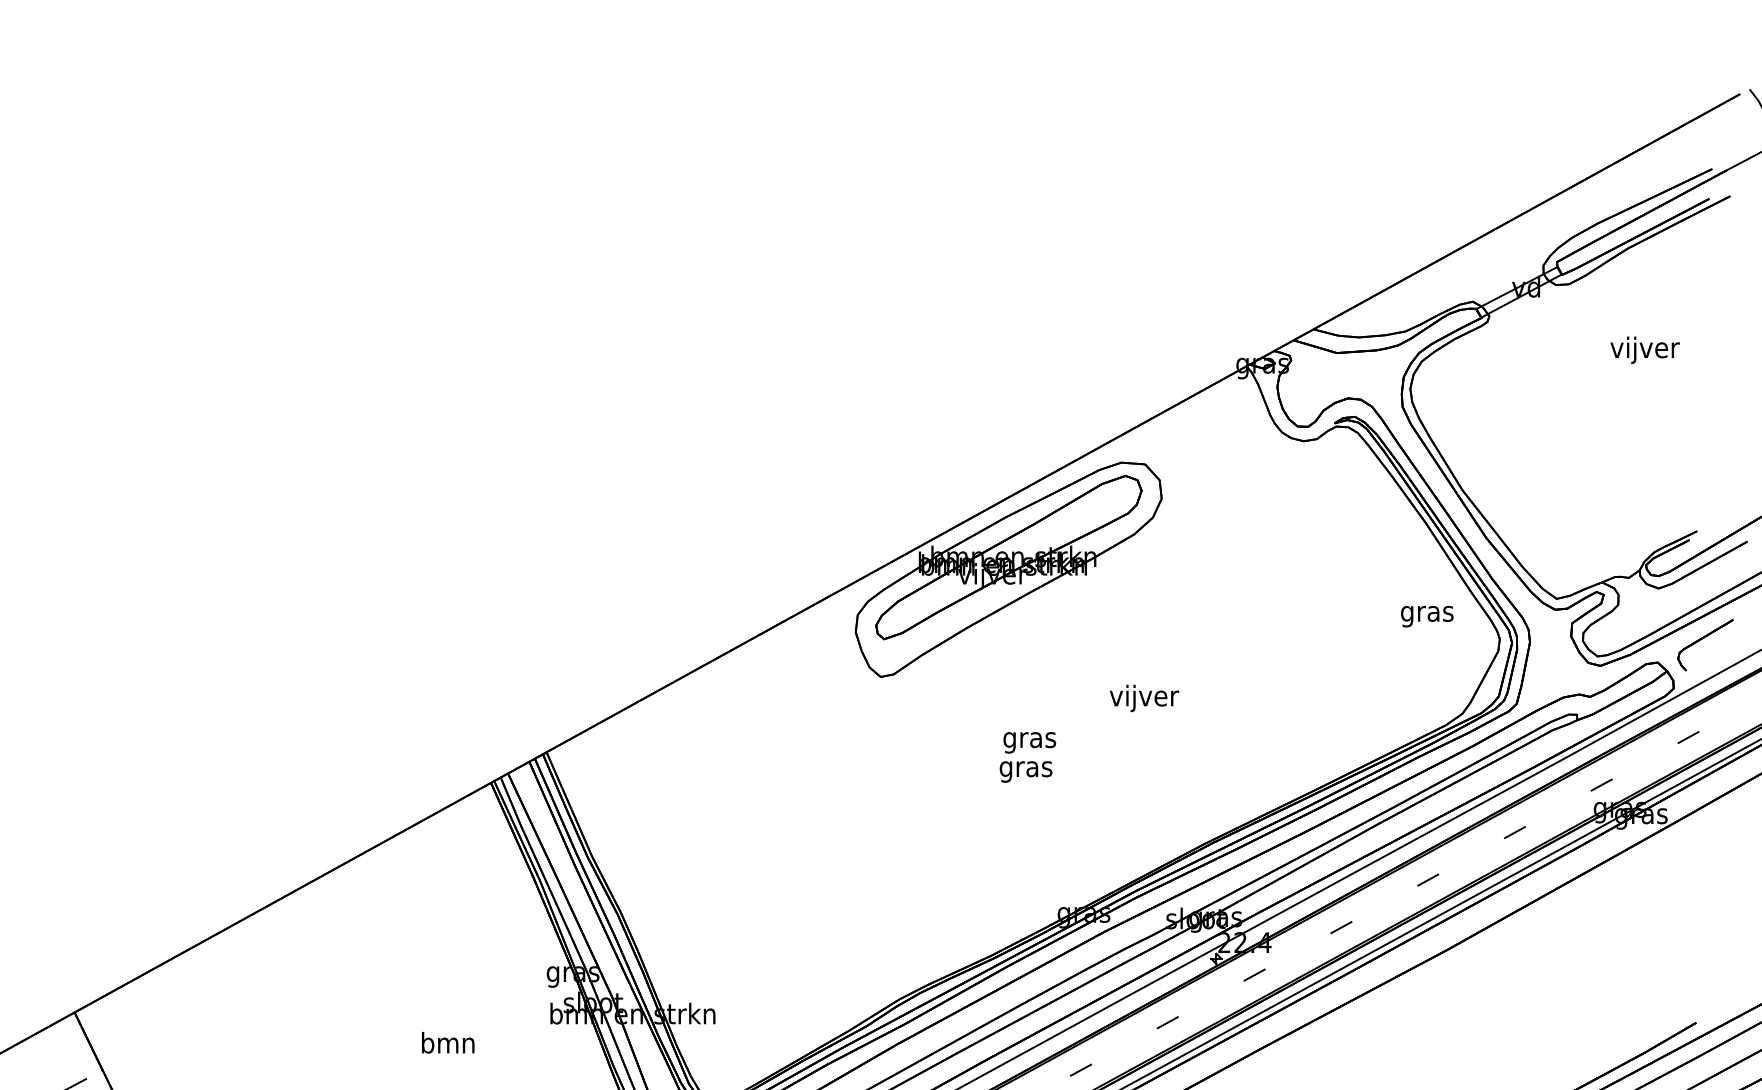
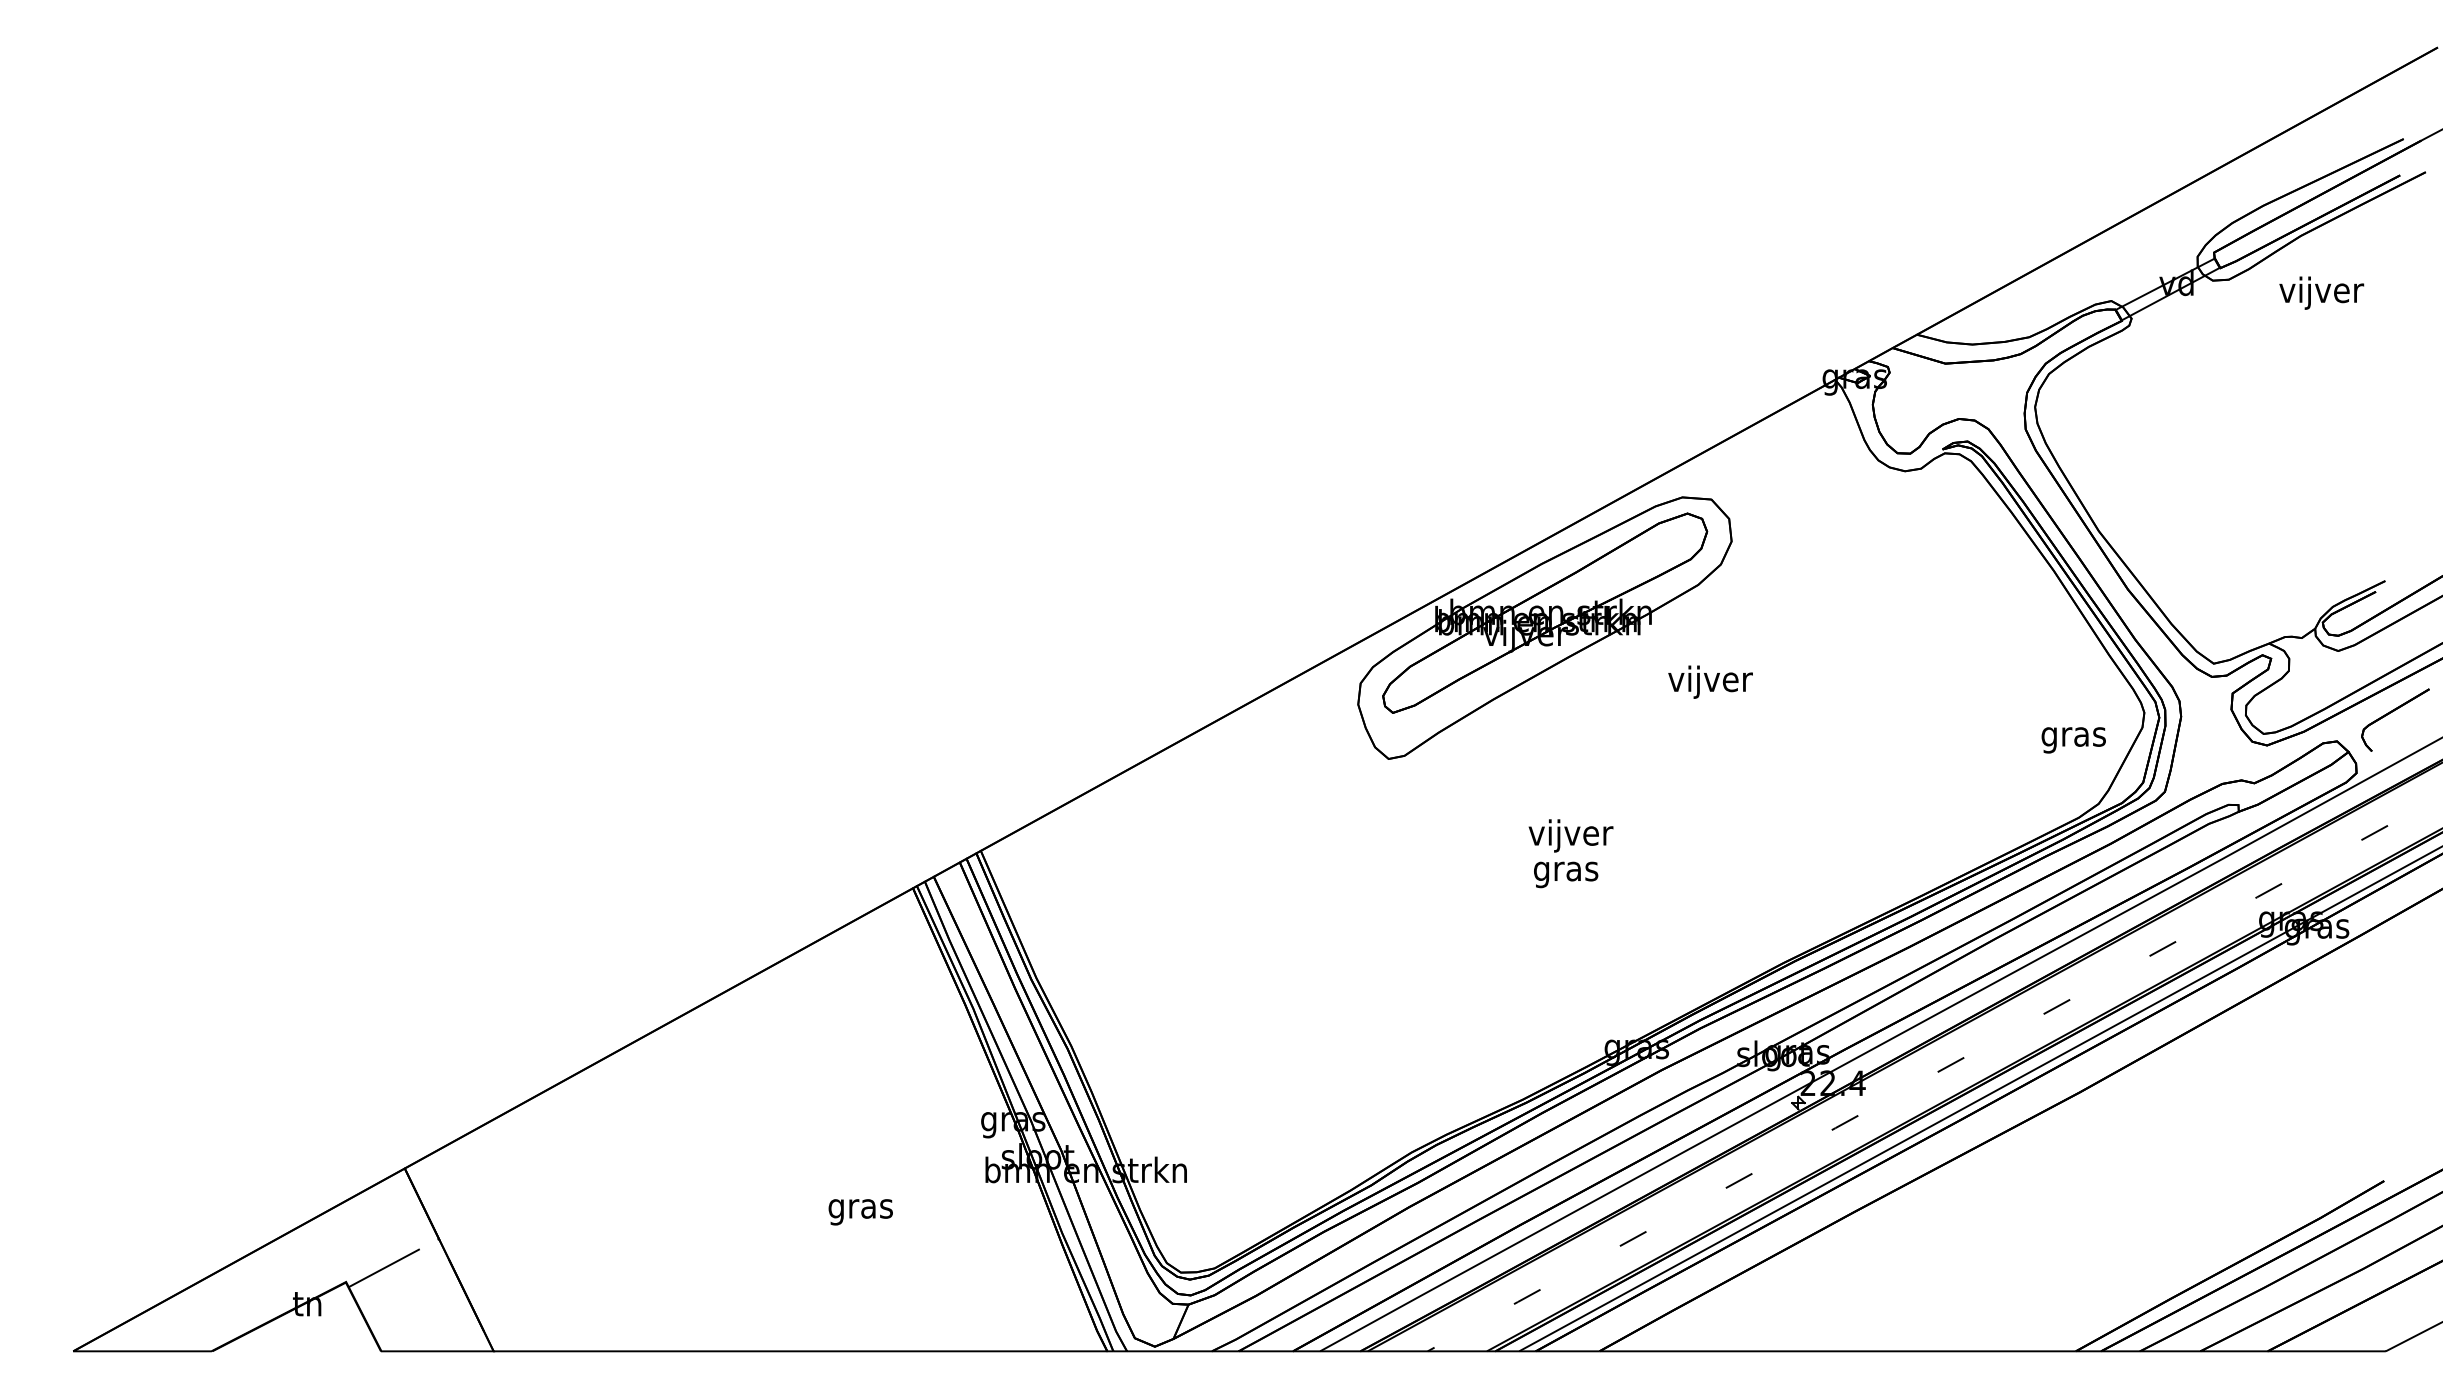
text: (1644, 349) -> (2321, 292), moved
text: (1427, 616) -> (2073, 740), moved
text: (1144, 697) -> (1710, 681), moved
text: (1029, 739) -> (1570, 835), gras -> vijver
text: (447, 1045) -> (860, 1208), bmn -> gras

